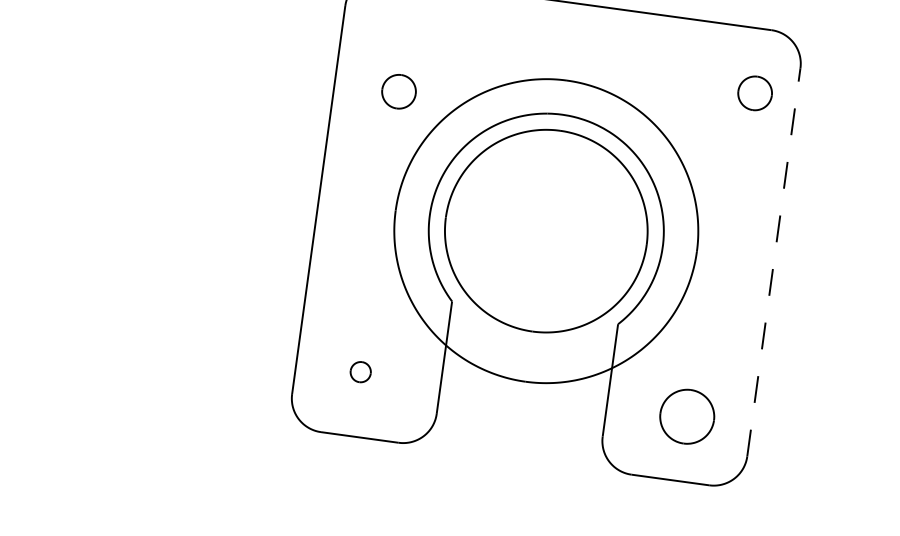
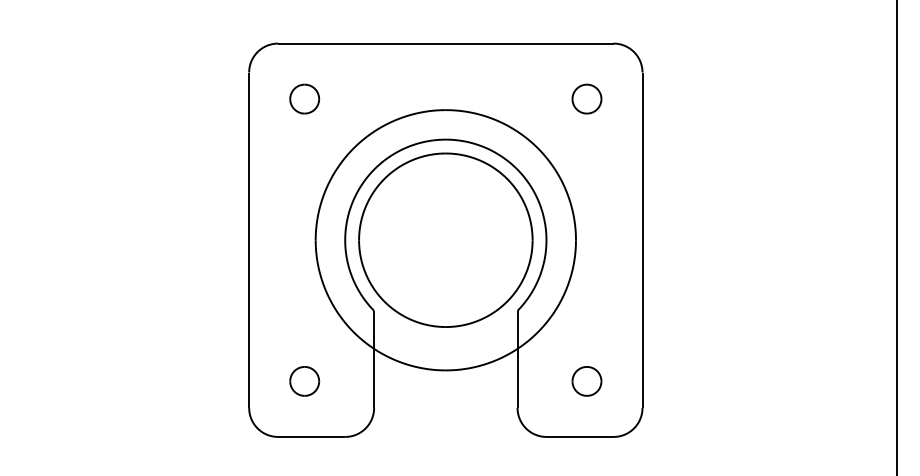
part: (398, 91) -> (304, 98), moved
part: (754, 92) -> (586, 98), moved
line: (773, 262) -> (642, 240), dashed -> solid
part: (360, 372) -> (304, 381), size x1.67
part: (686, 416) -> (586, 381), size x0.62

